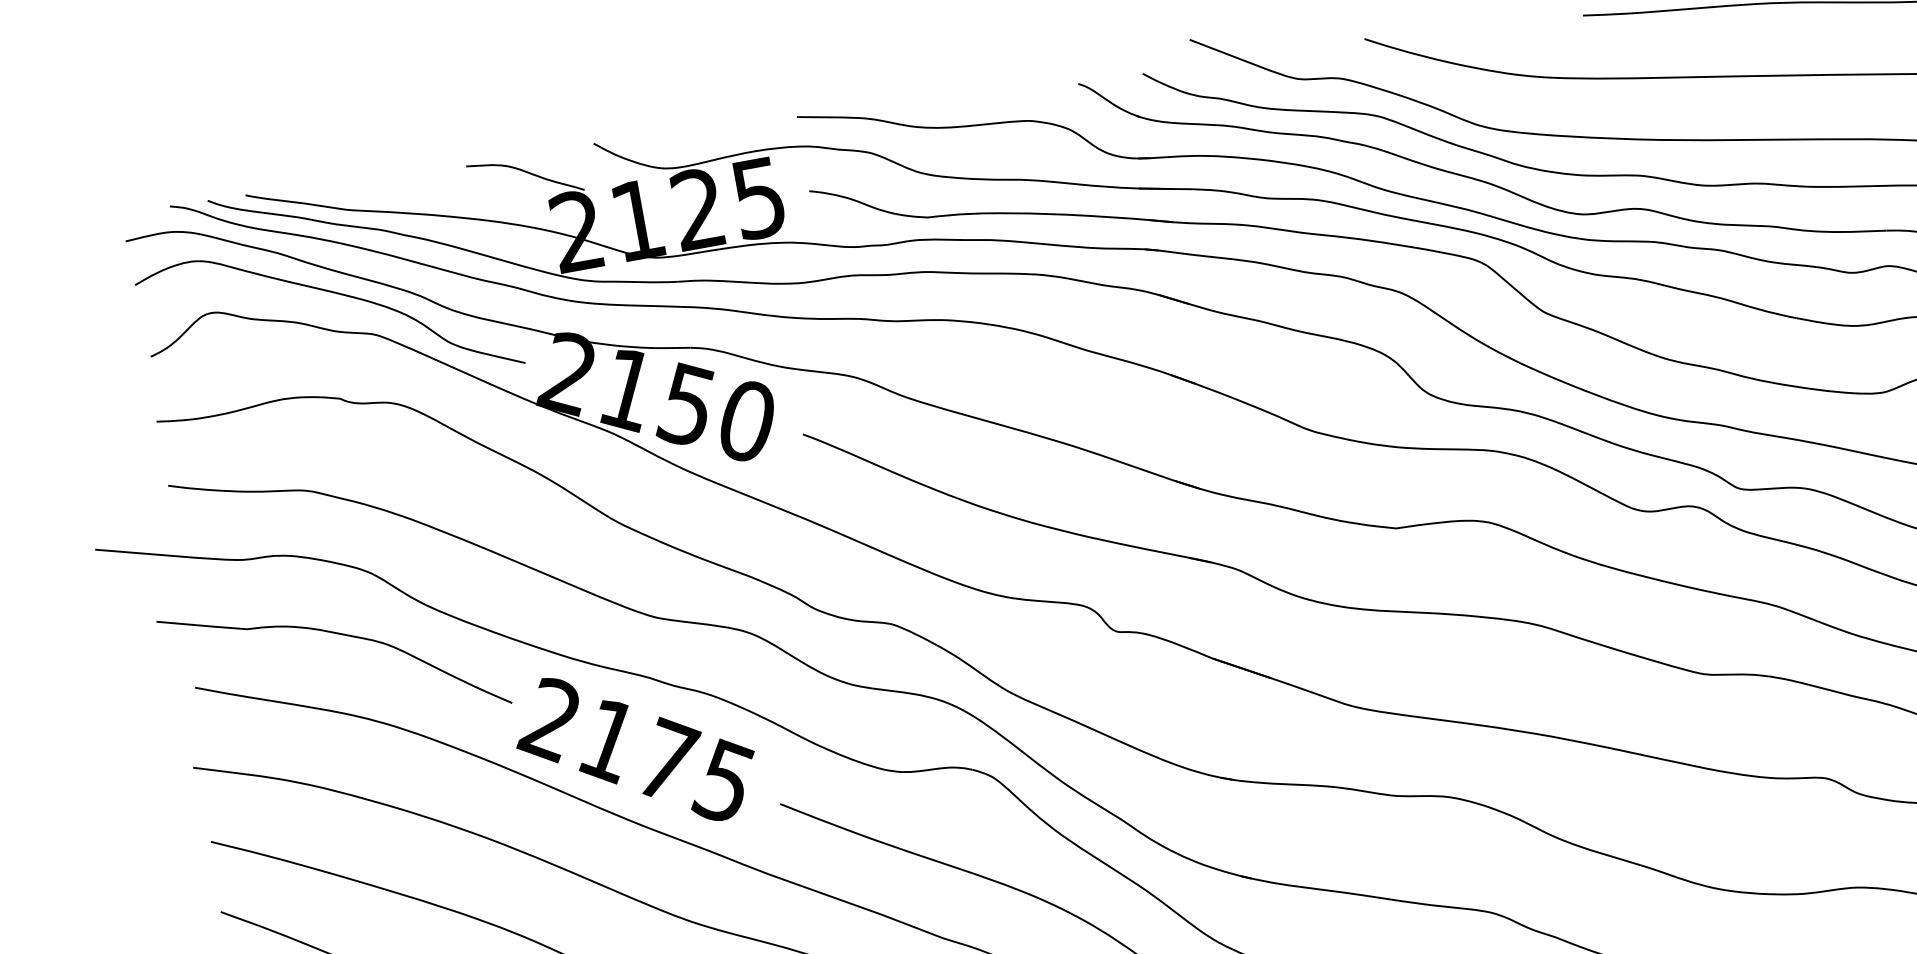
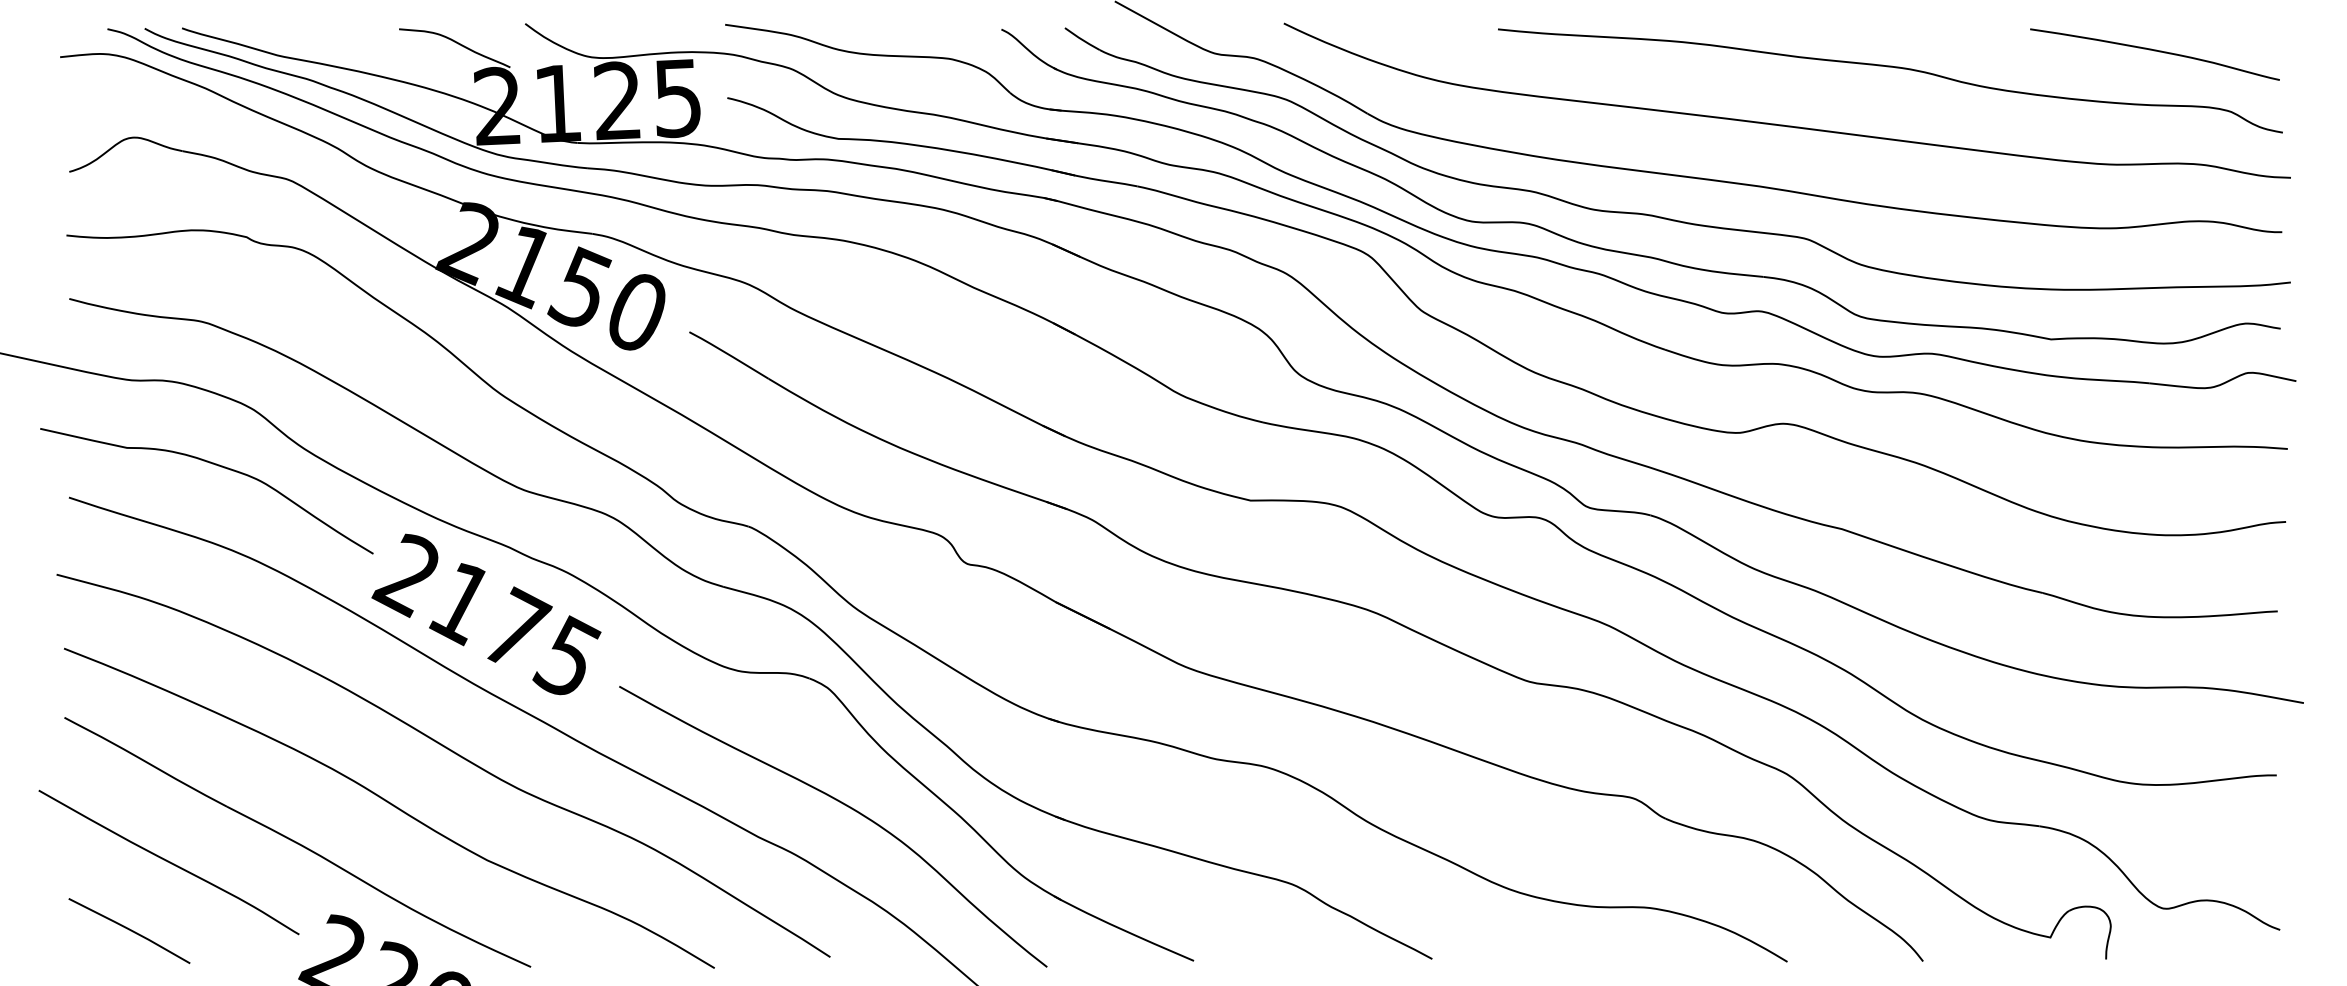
curve: (332, 293) -> (253, 134), removed

